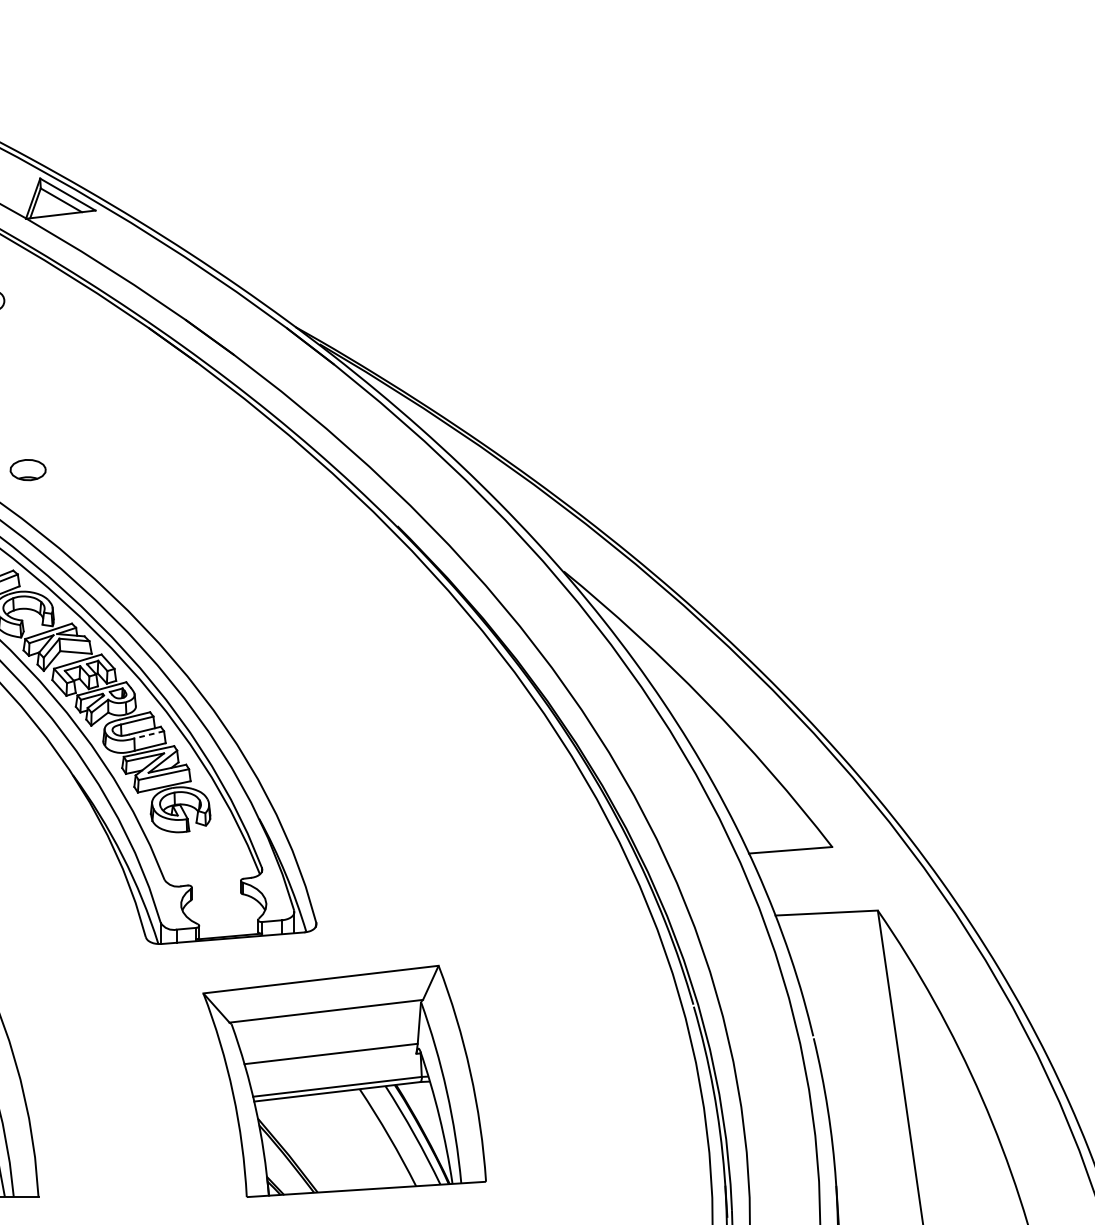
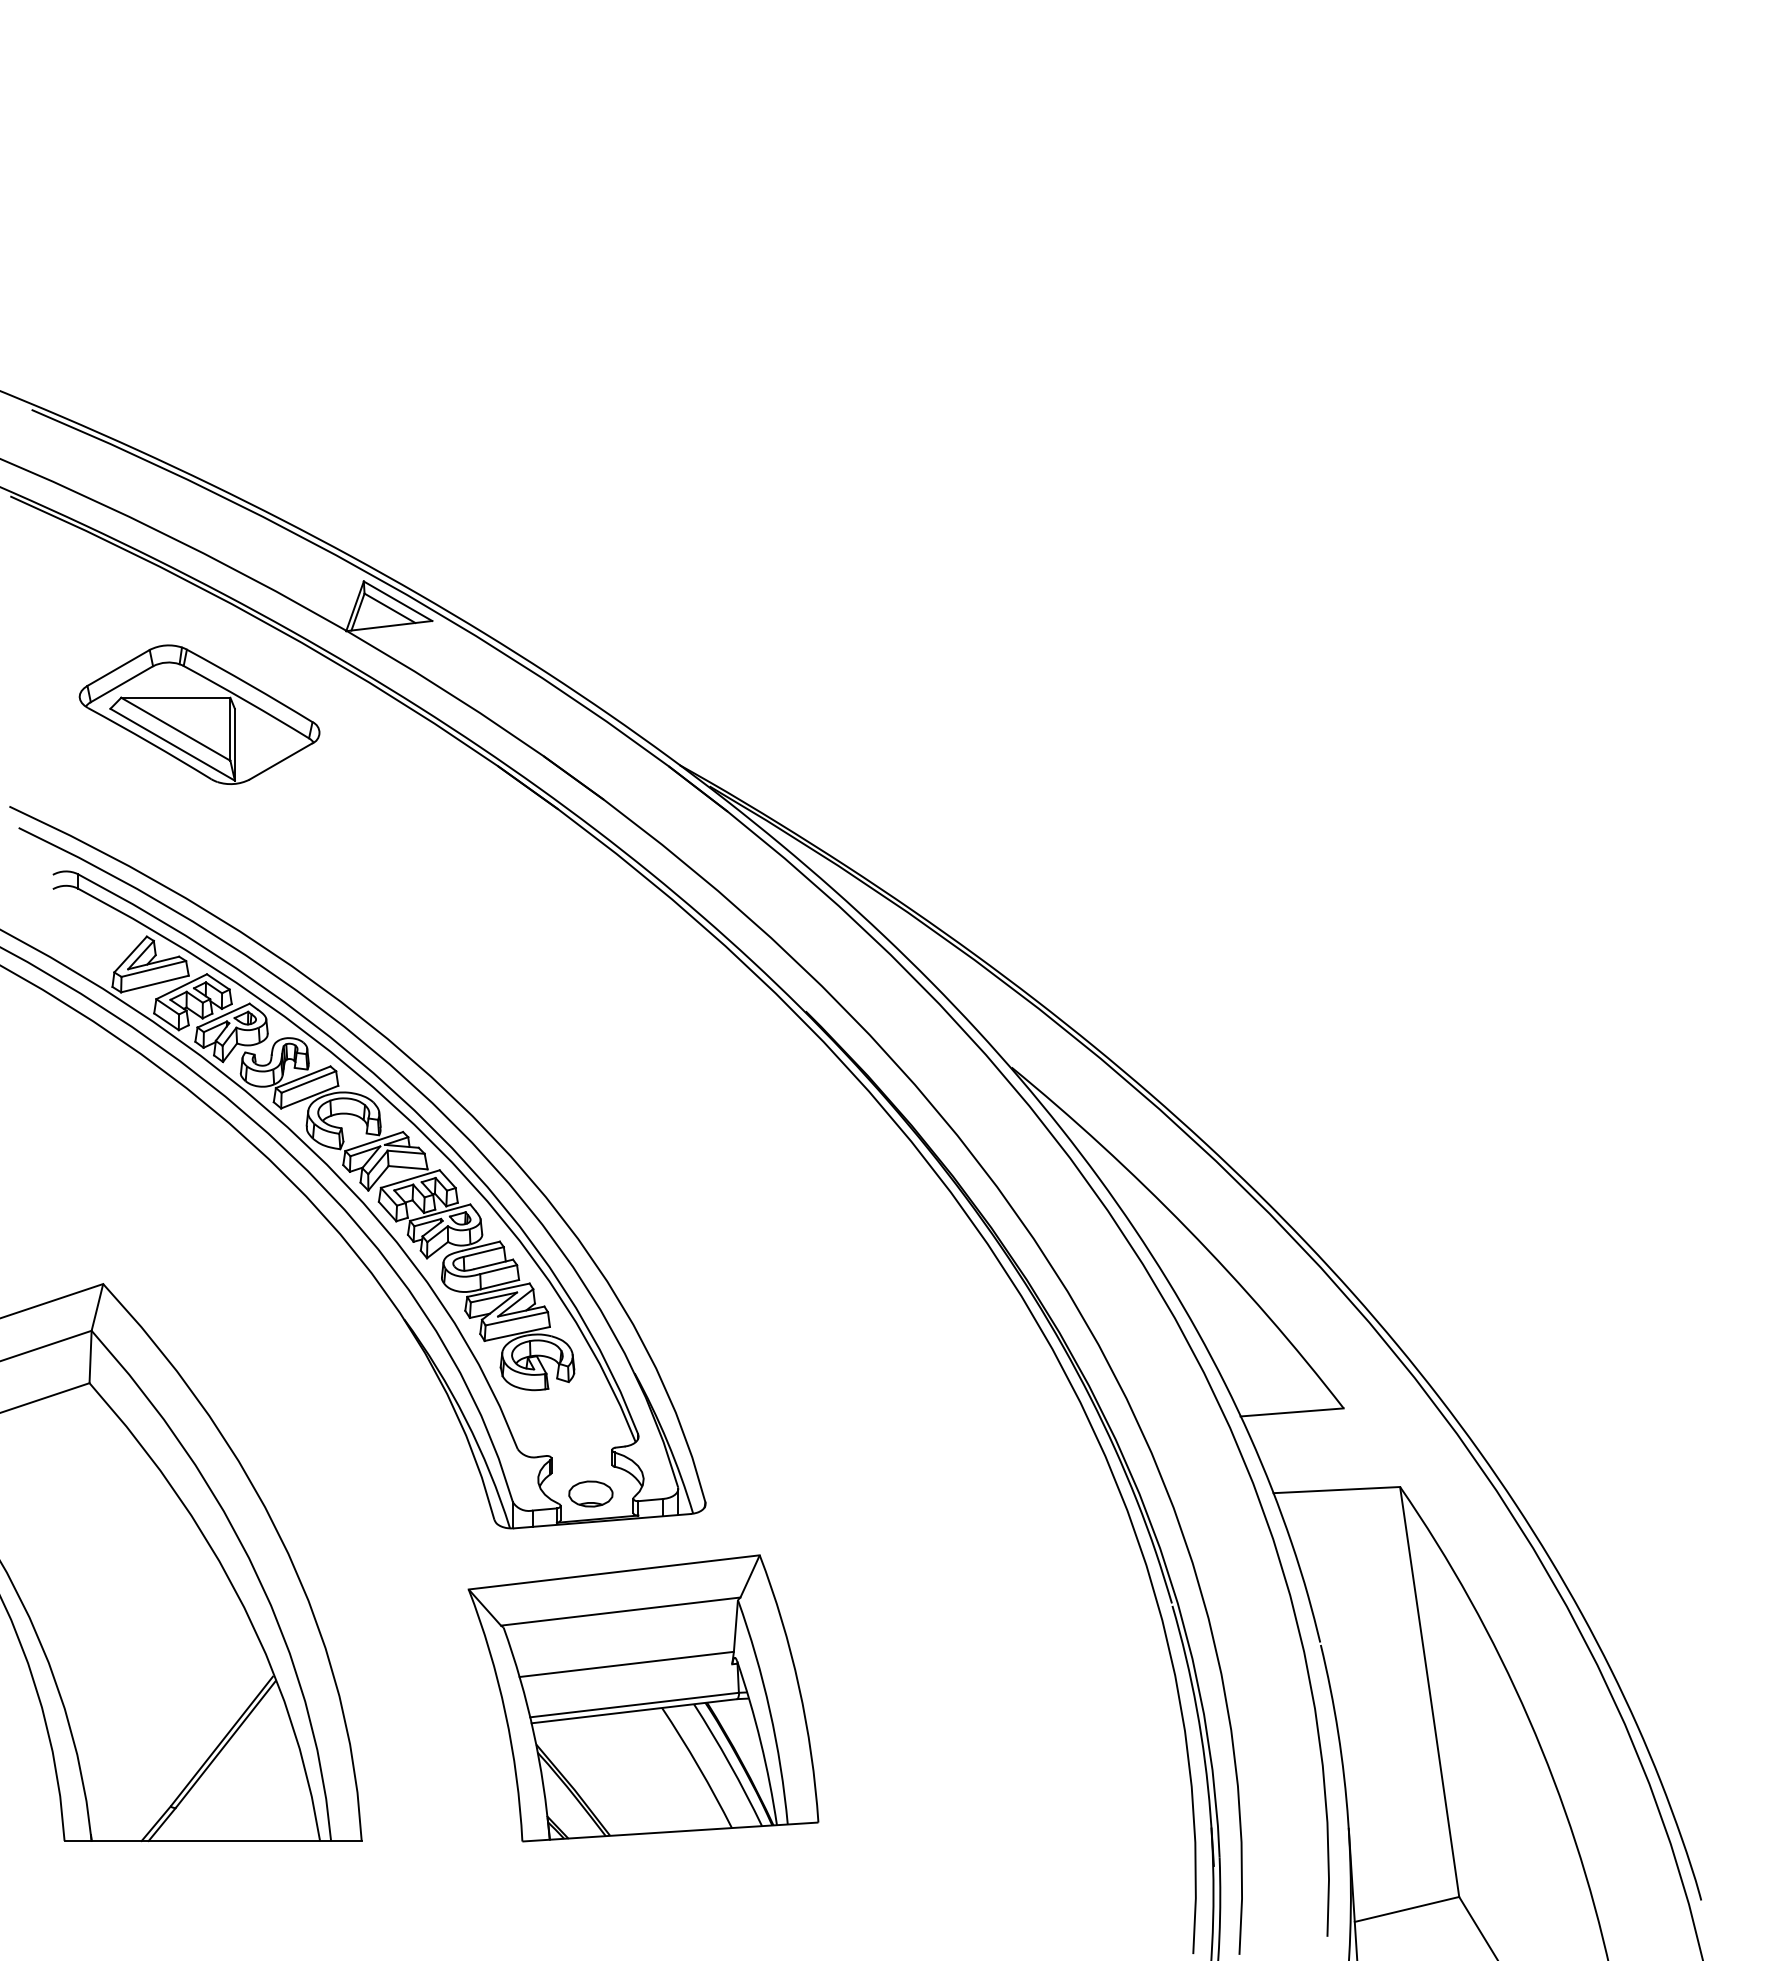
part: (27, 469) -> (590, 1493), moved
line: (149, 734) -> (498, 1269), dashed -> solid
part: (344, 1081) -> (643, 1698), moved

